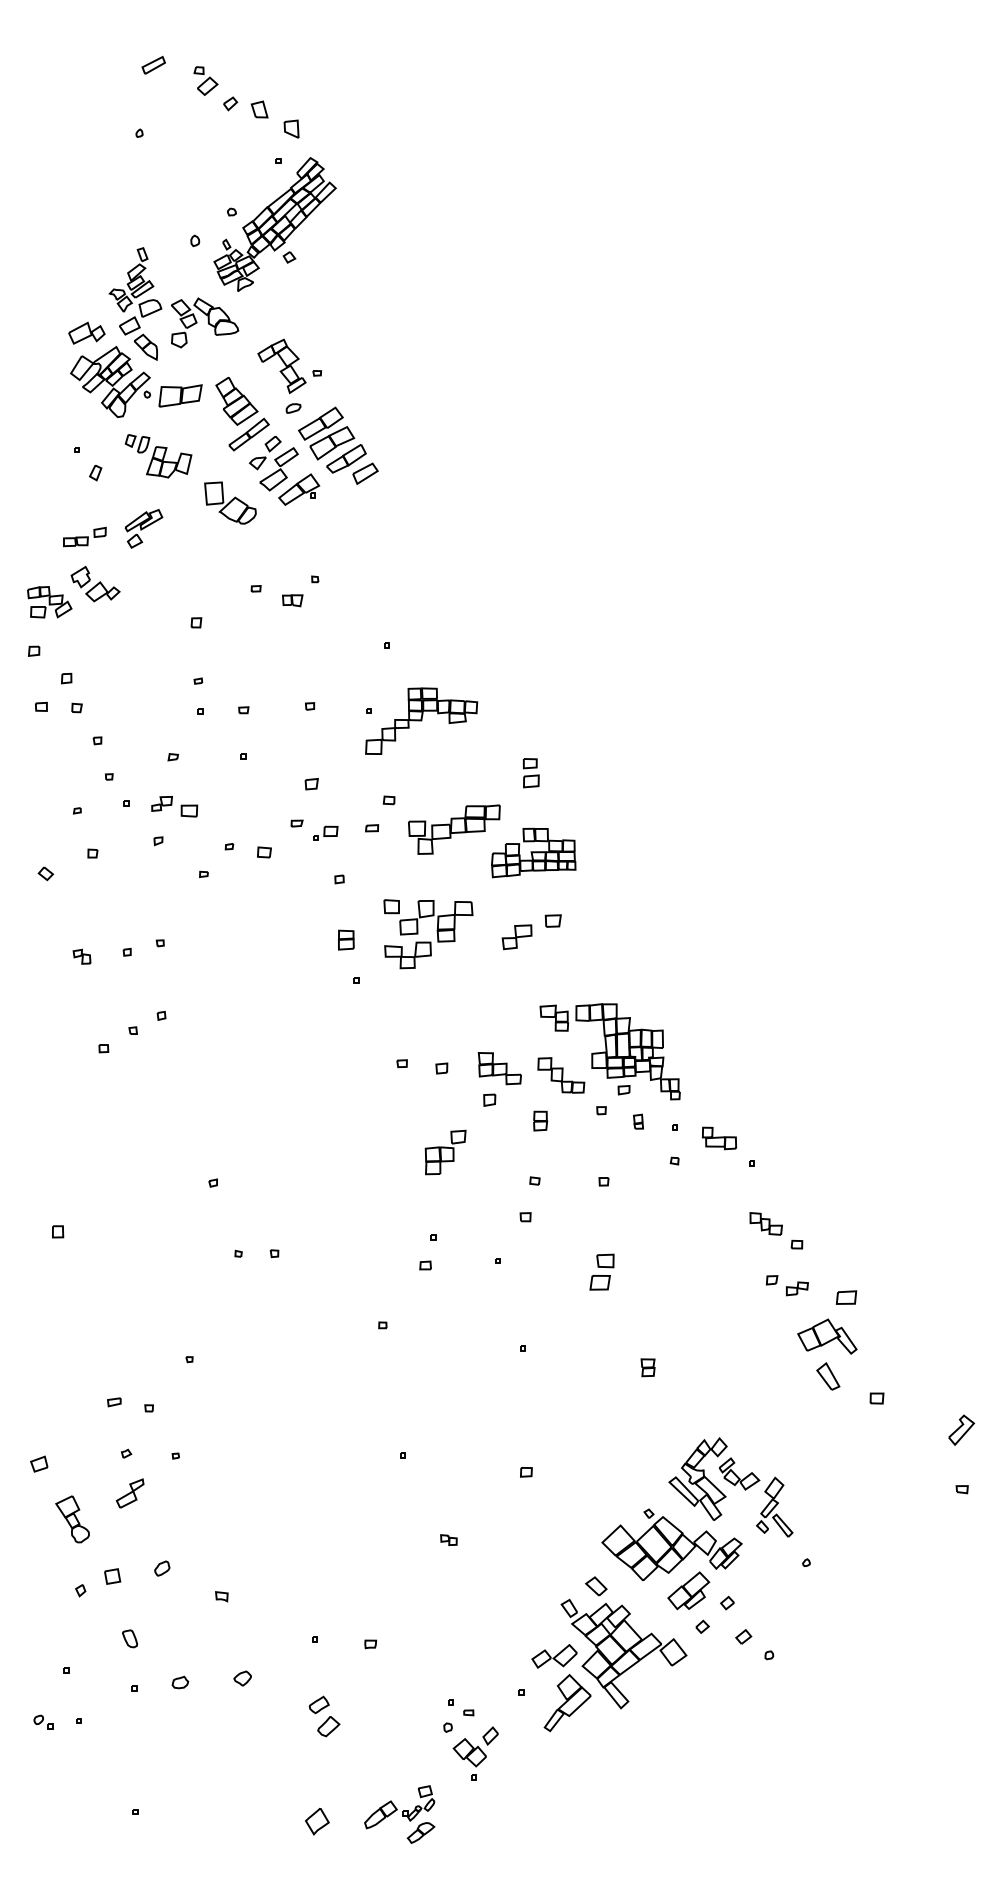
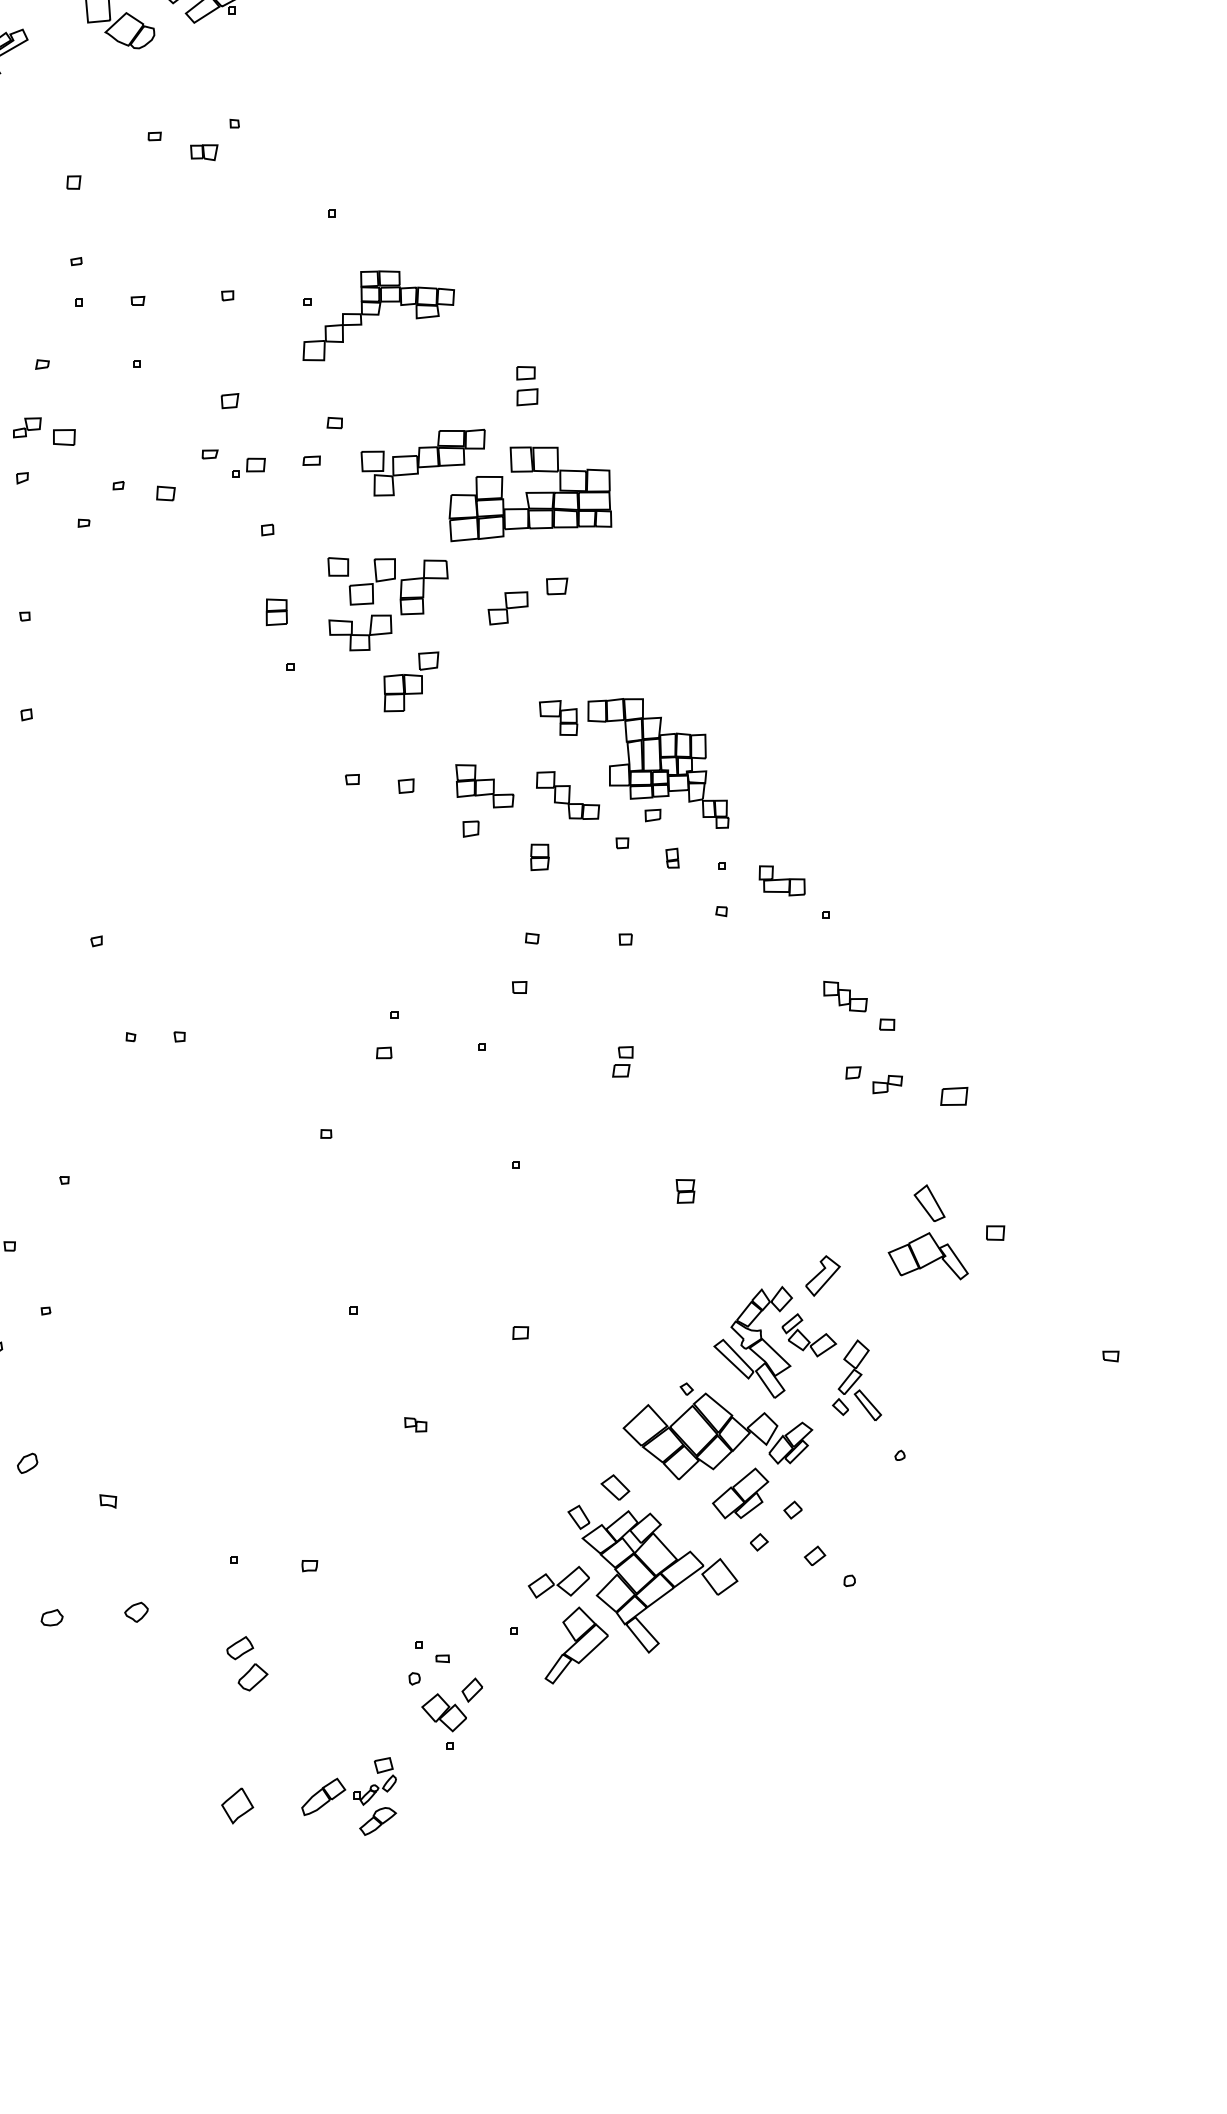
part: (533, 852) -> (530, 493), size x1.43
part: (445, 1152) -> (411, 681), moved
part: (601, 1271) -> (622, 1061), size x0.62
part: (827, 1336) -> (928, 1256), moved
part: (961, 1429) -> (822, 1275), moved

